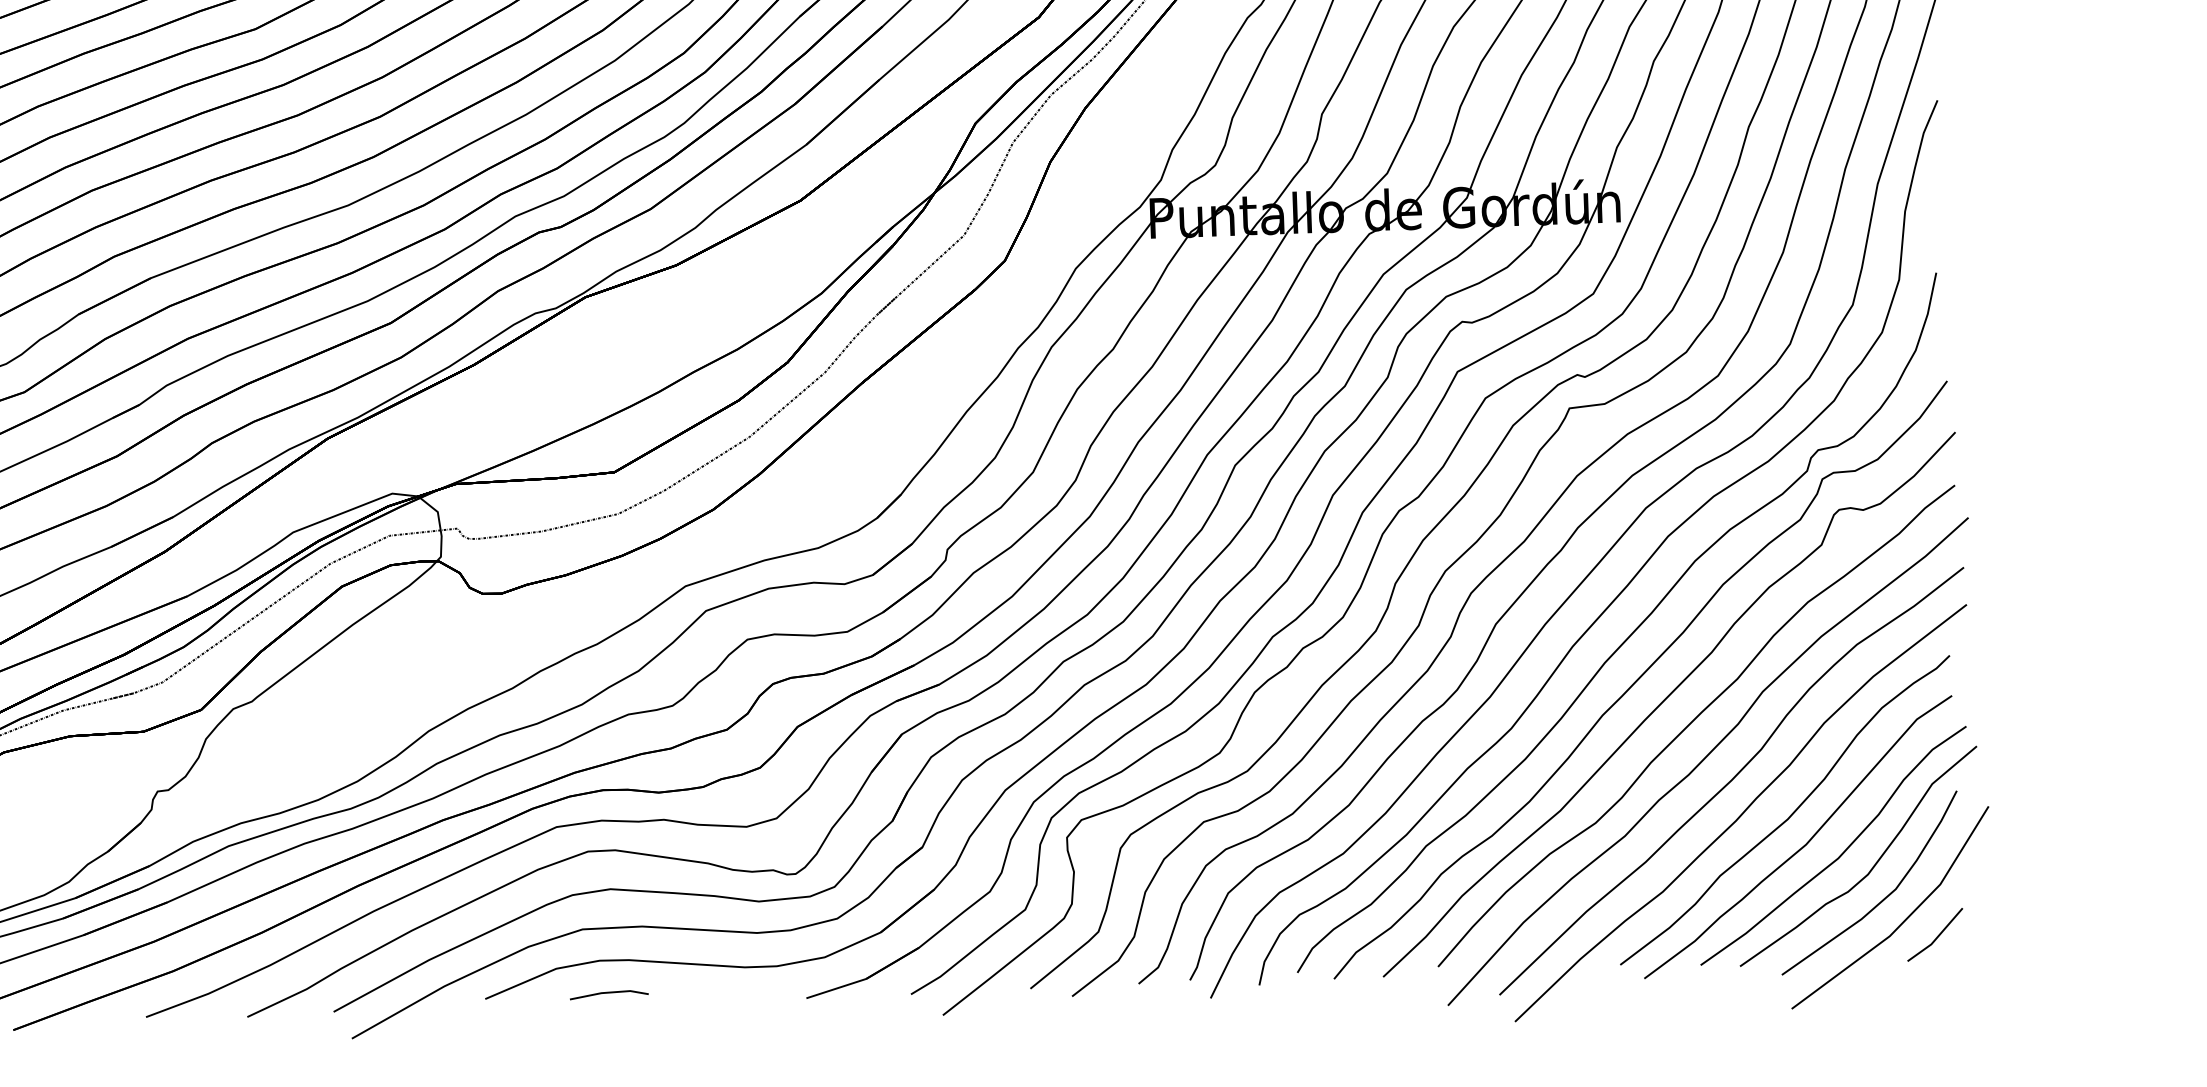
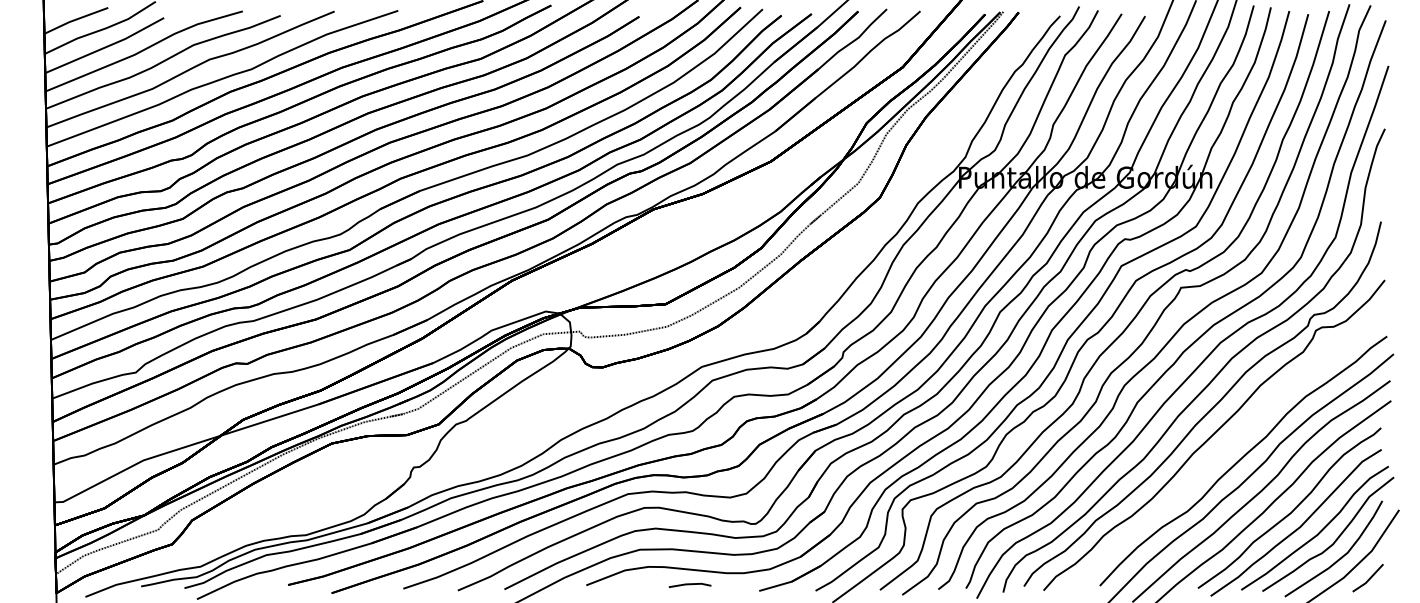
curve: (1665, 701) -> (1227, 447), removed
line: (608, 993) -> (689, 584), moved

